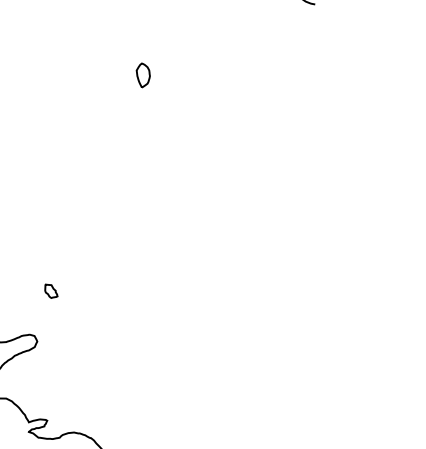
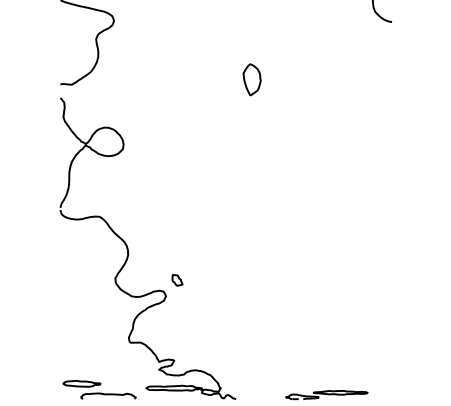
part: (143, 74) -> (252, 79), size x1.6
part: (51, 291) -> (177, 280), moved

